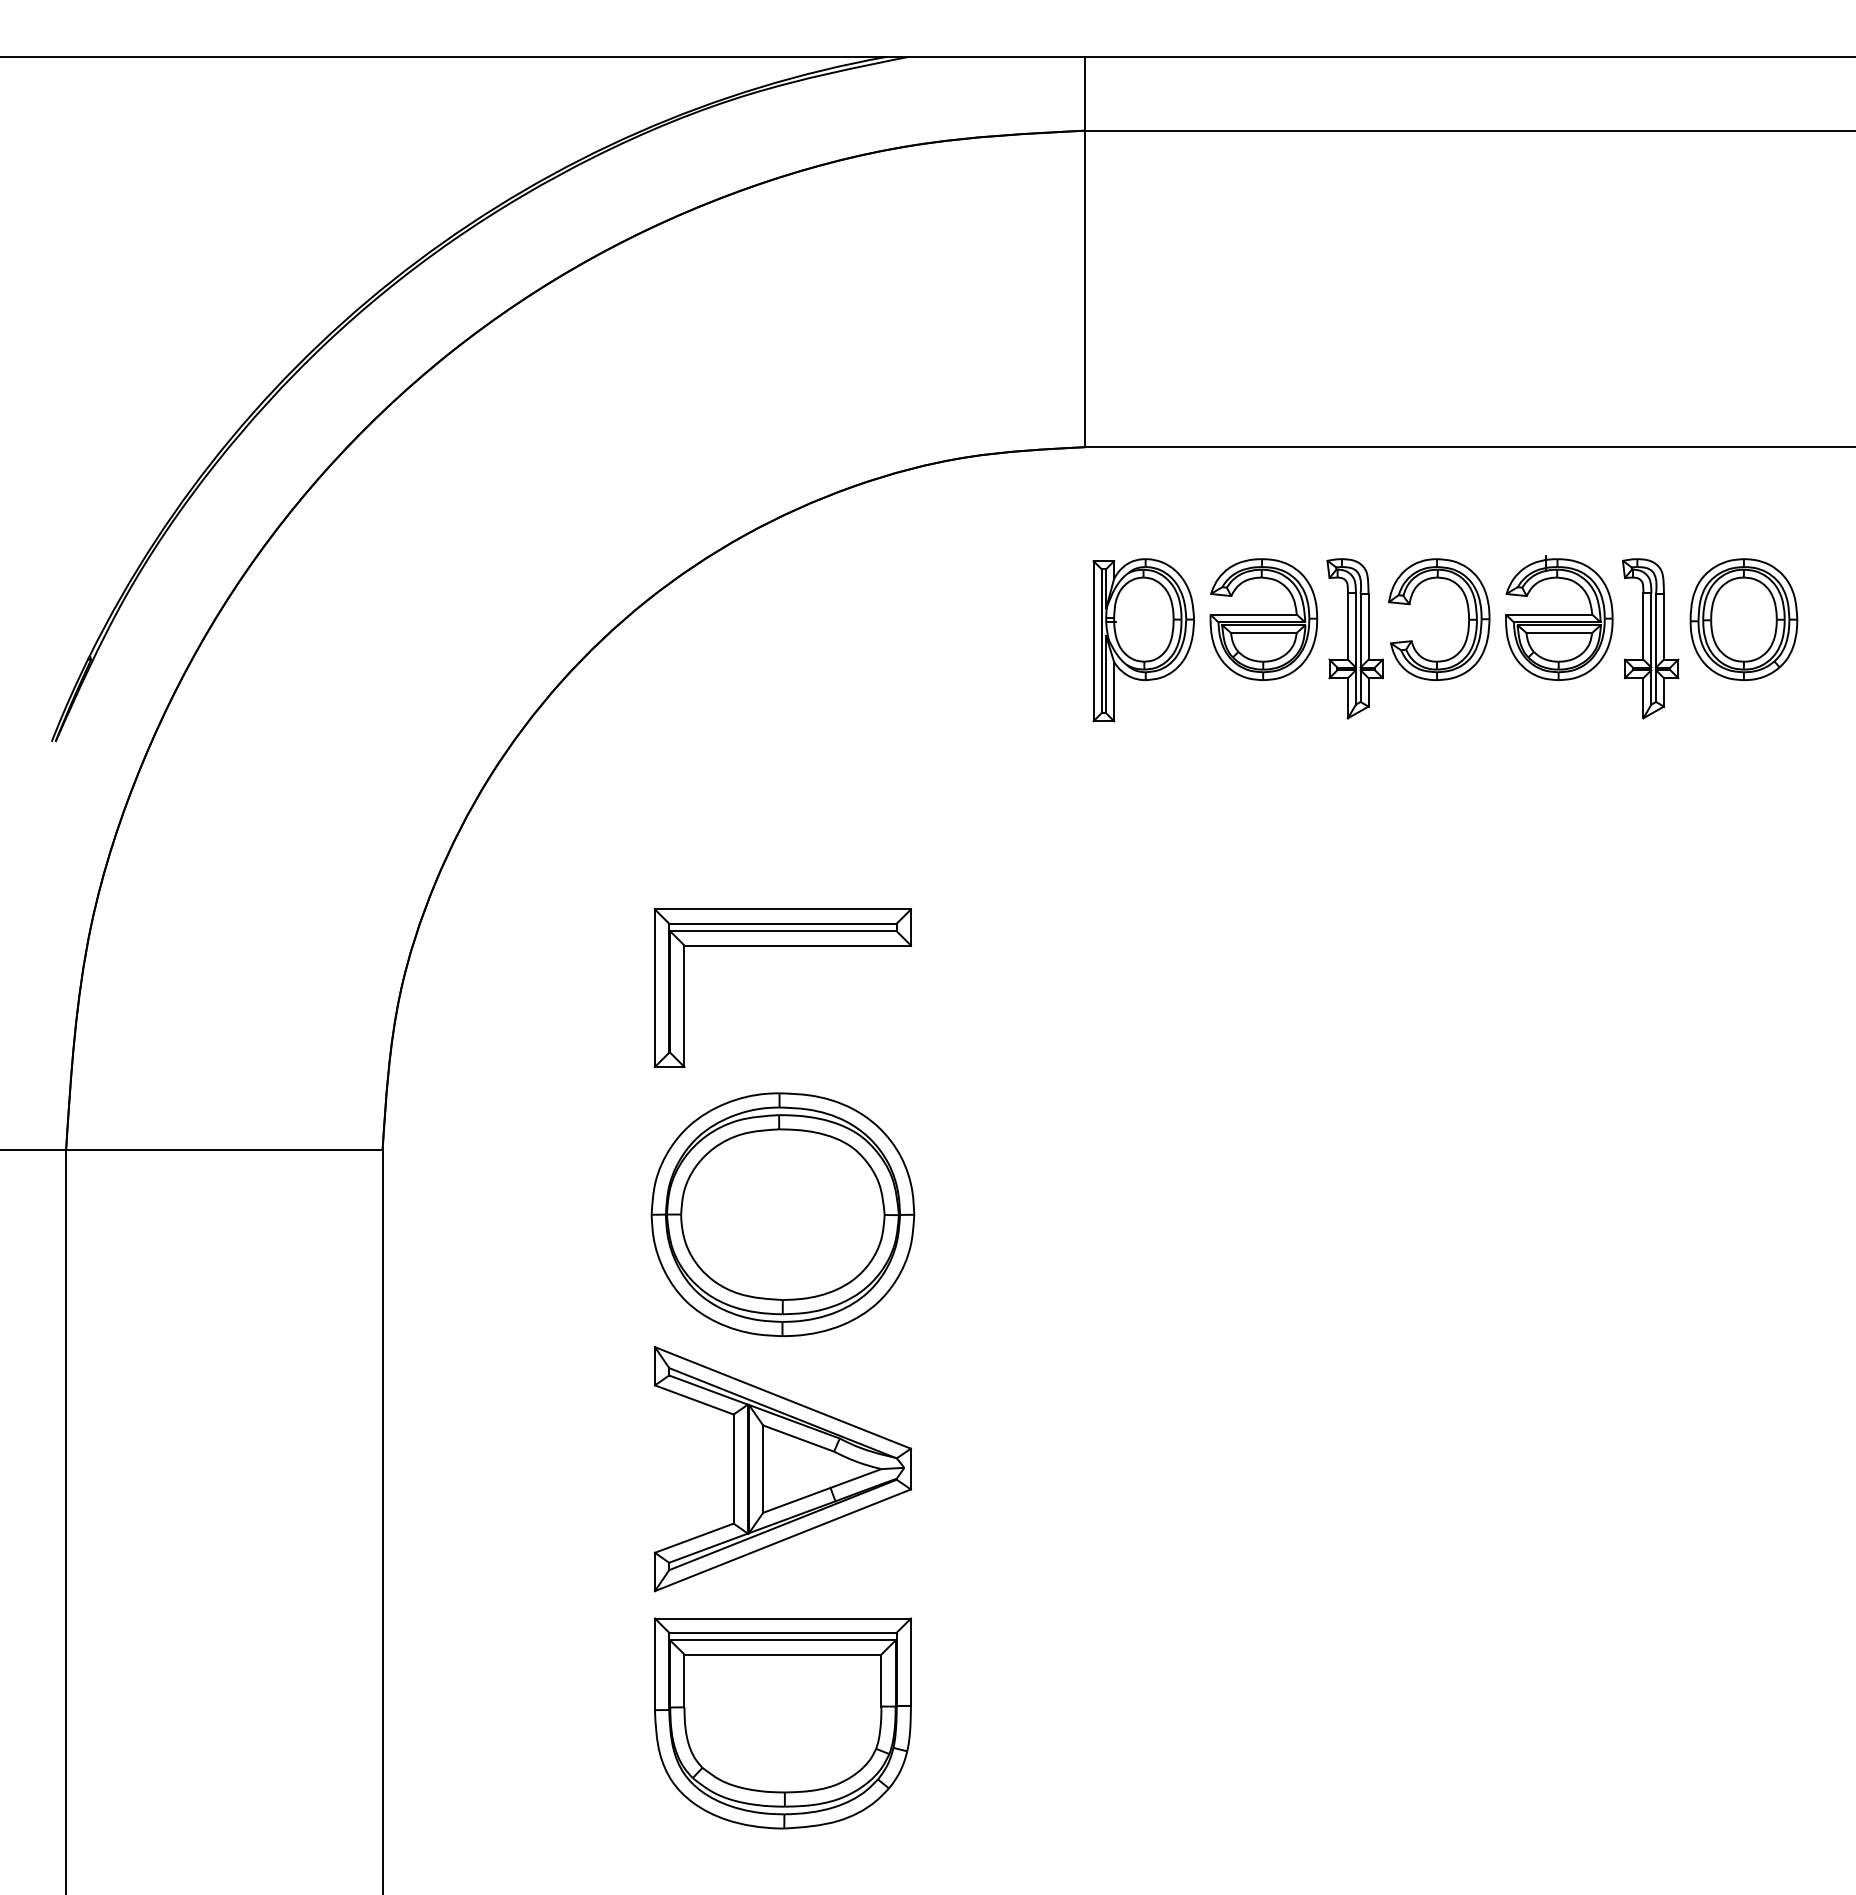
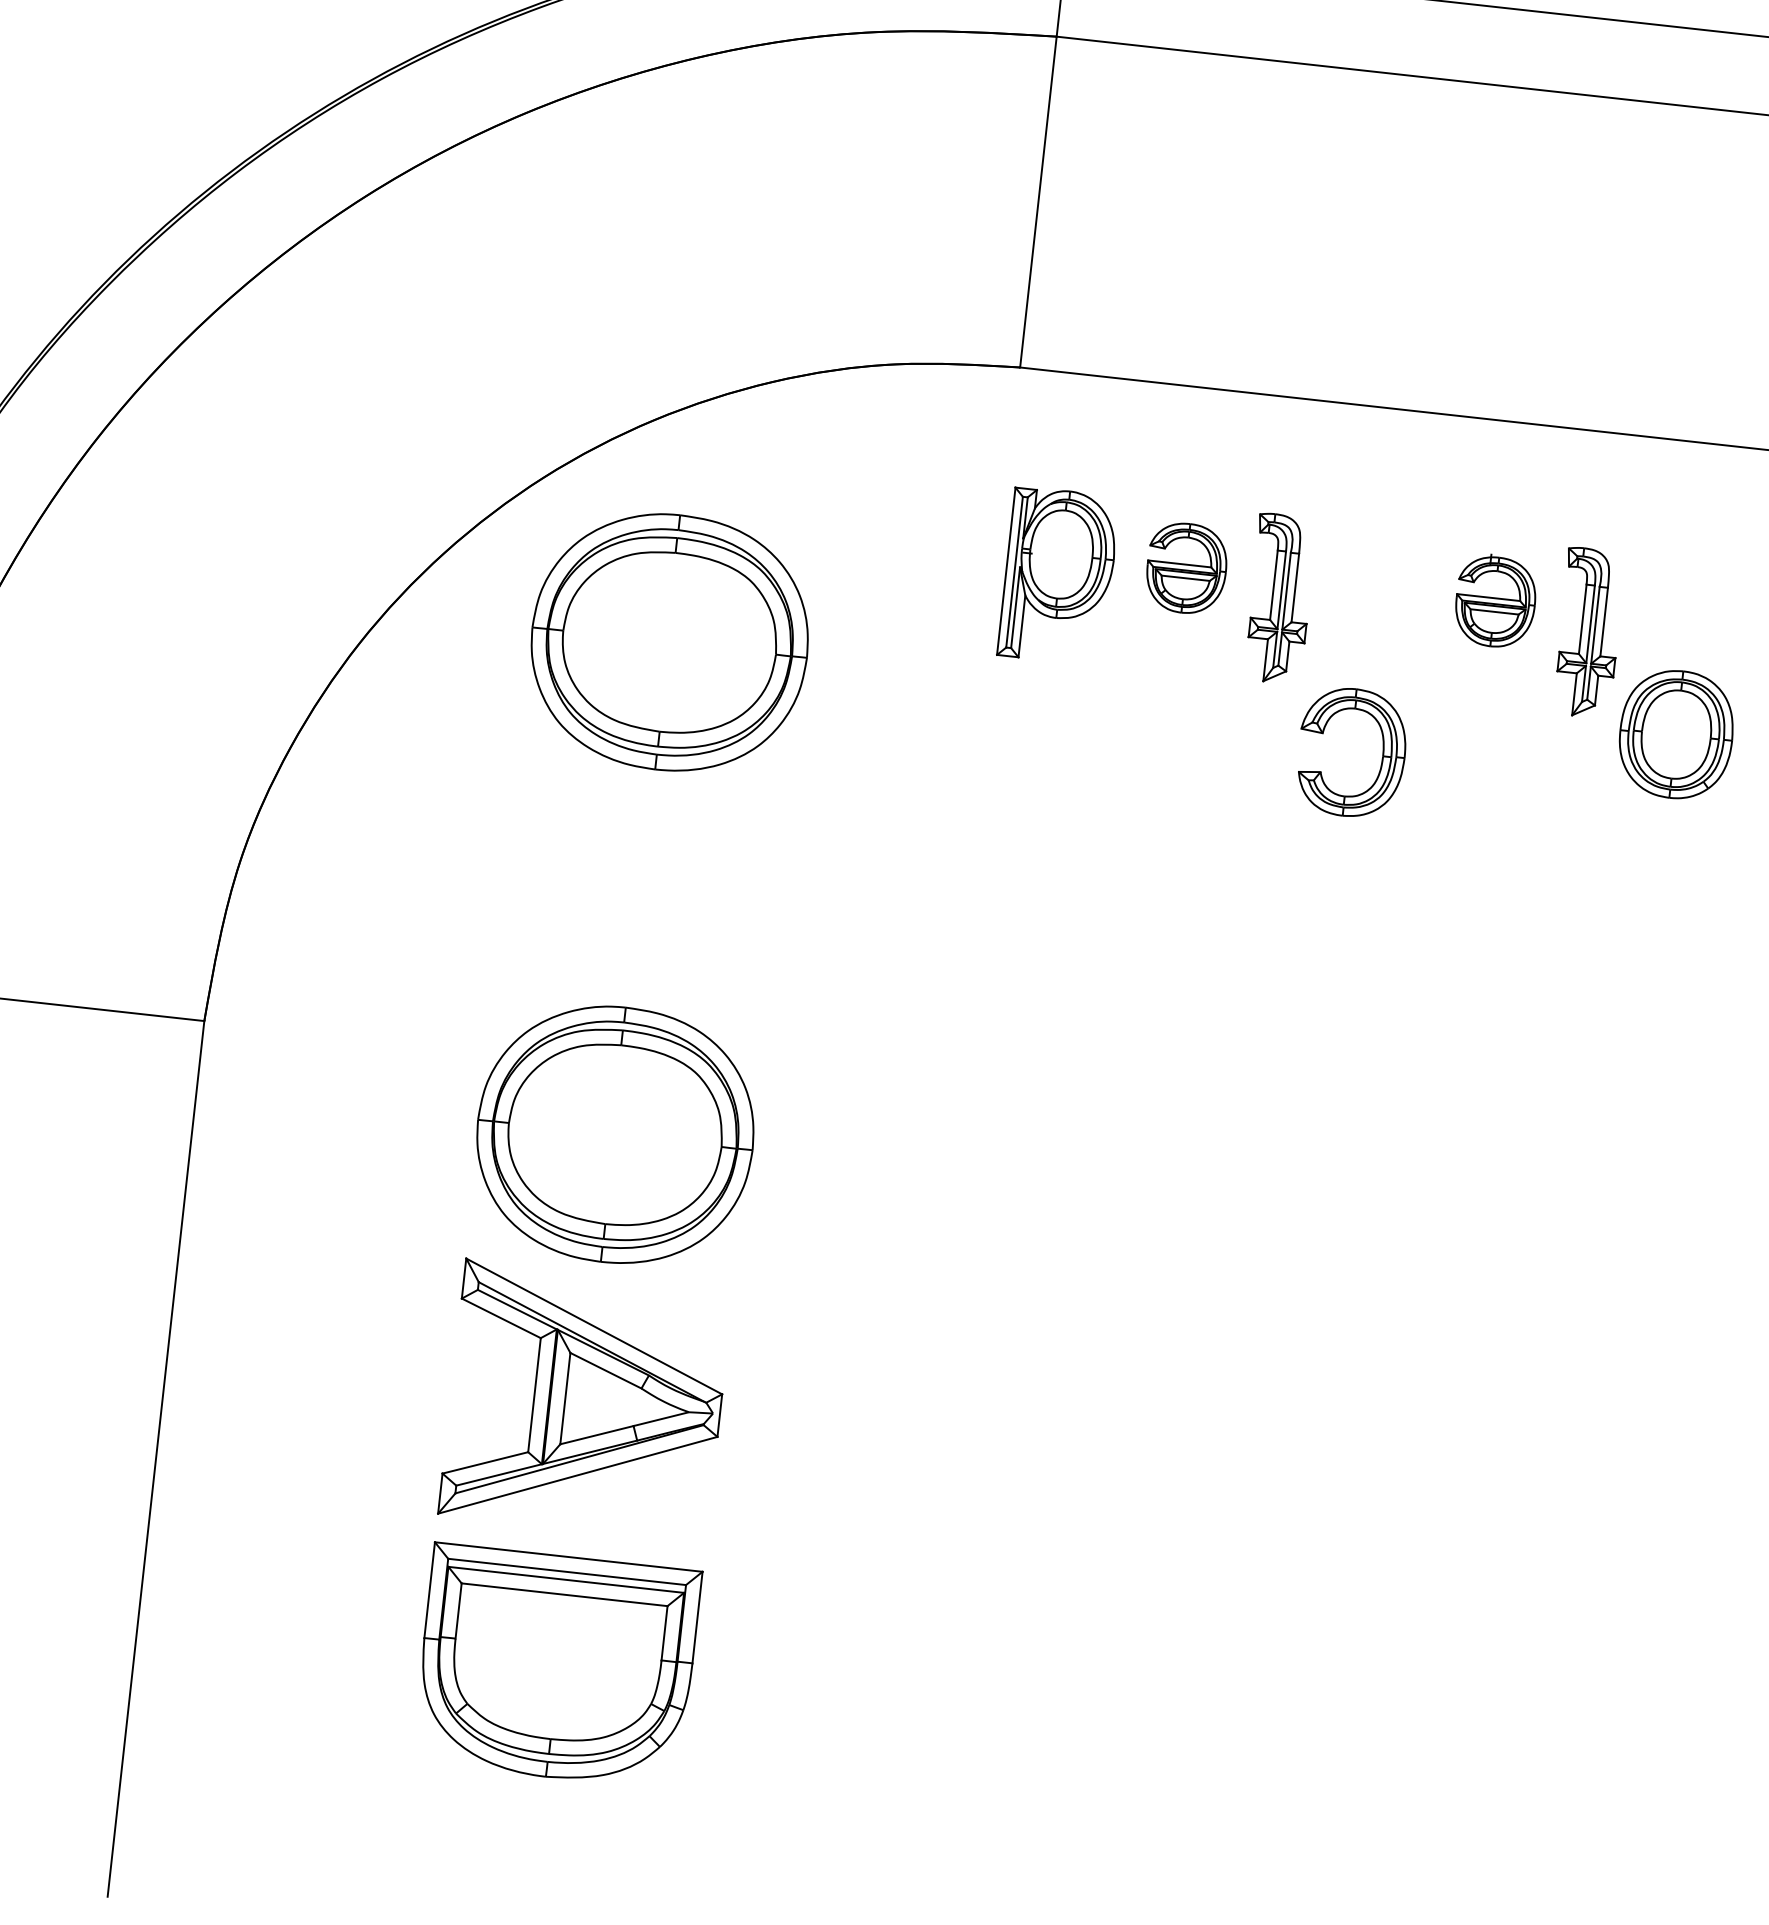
part: (1467, 612) -> (1382, 748), moved
part: (1559, 618) -> (1495, 601), size x0.7
part: (1263, 619) -> (1186, 568), size x0.7
part: (1743, 619) -> (1675, 734), moved
part: (782, 743) -> (669, 642), added
part: (782, 946) -> (645, 854), removed

